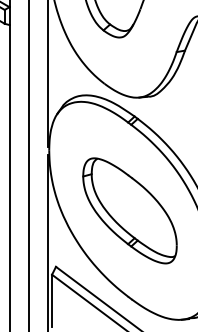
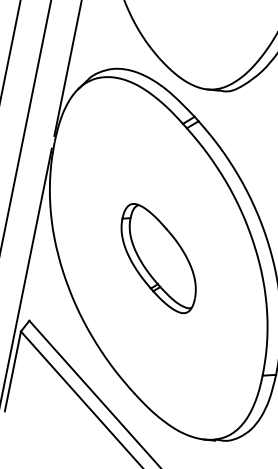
part: (129, 210) -> (158, 257), size x0.6

